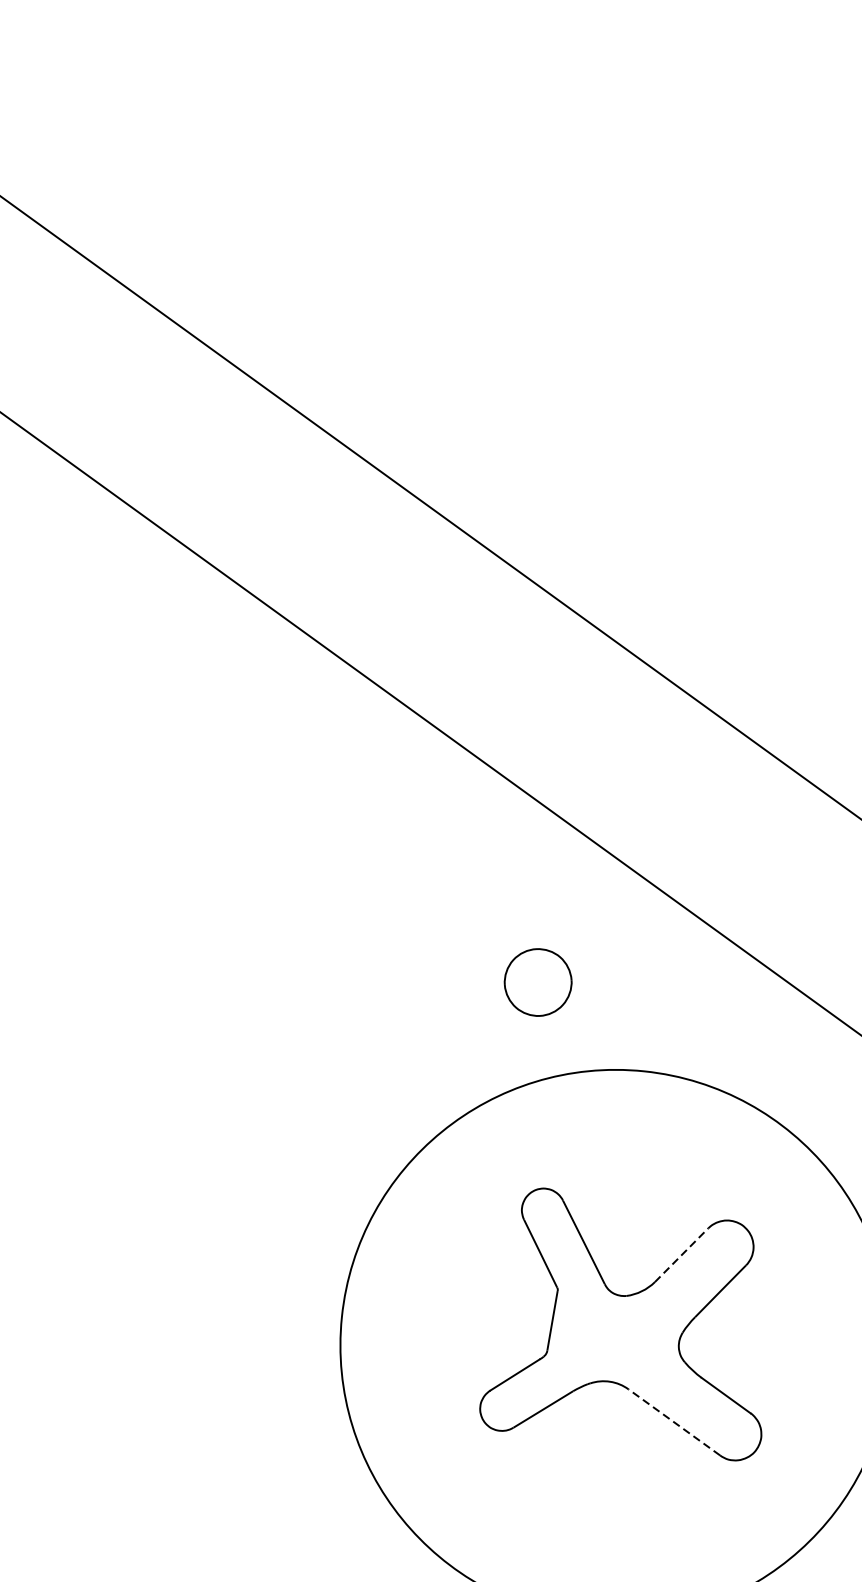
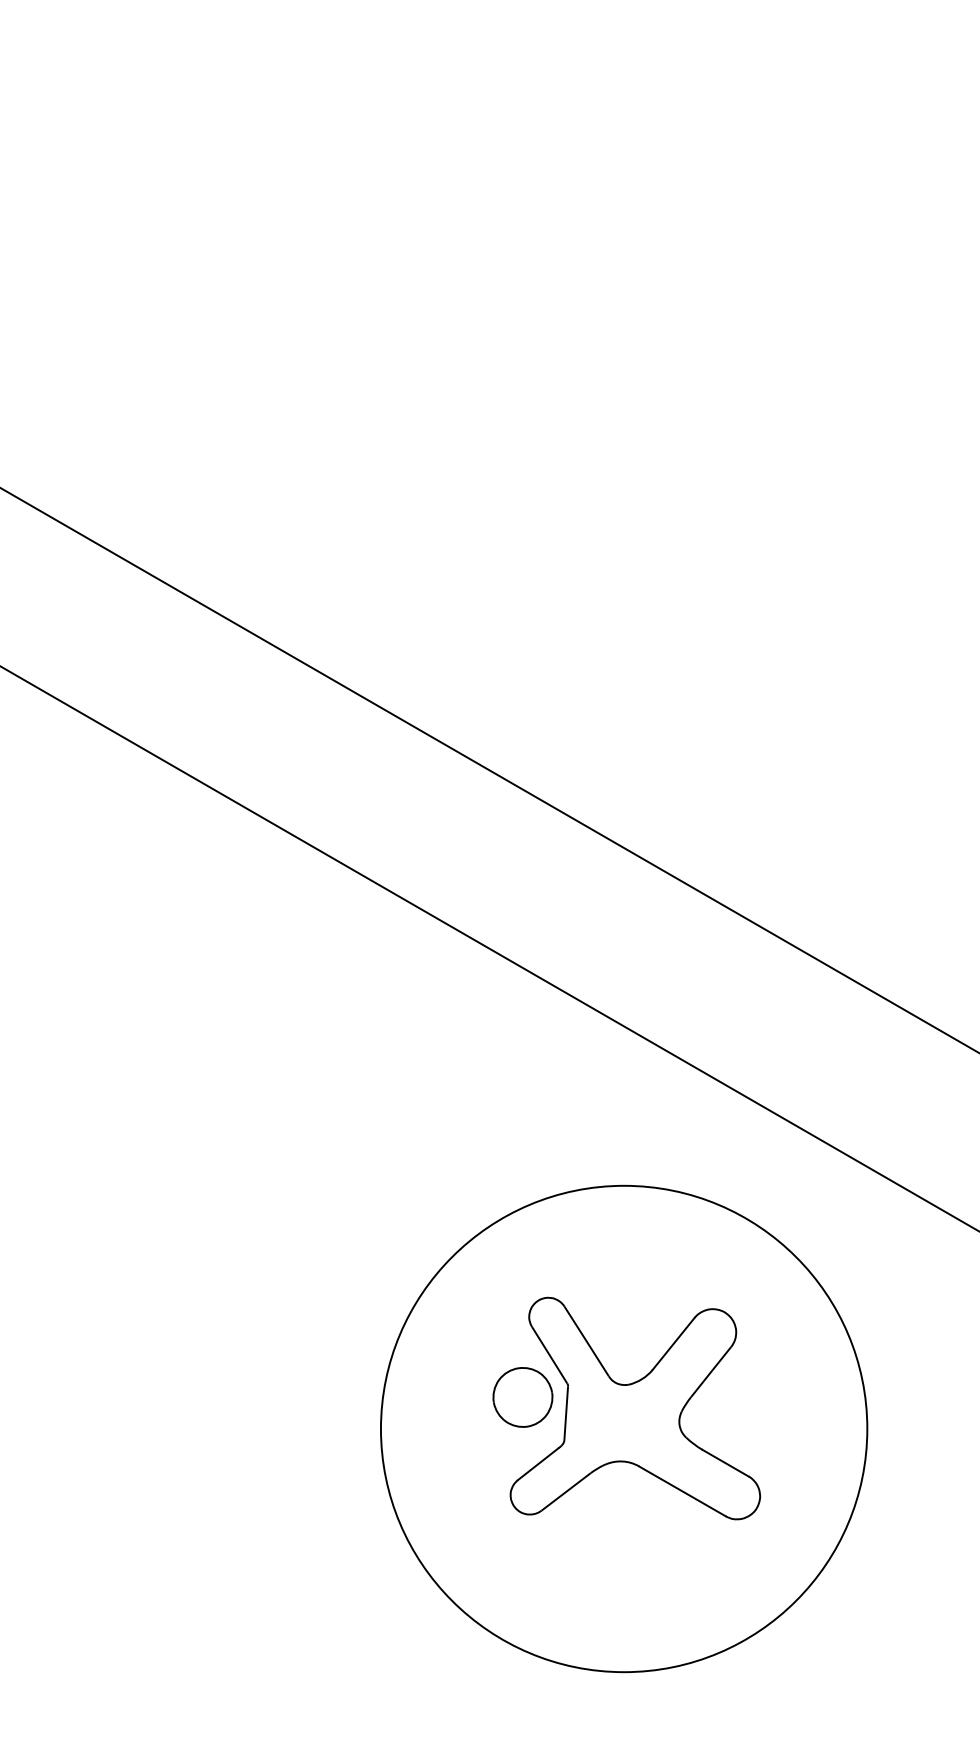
part: (537, 982) -> (522, 1397), moved
line: (681, 1254) -> (673, 1343), dashed -> solid
line: (674, 1422) -> (682, 1491), dashed -> solid

